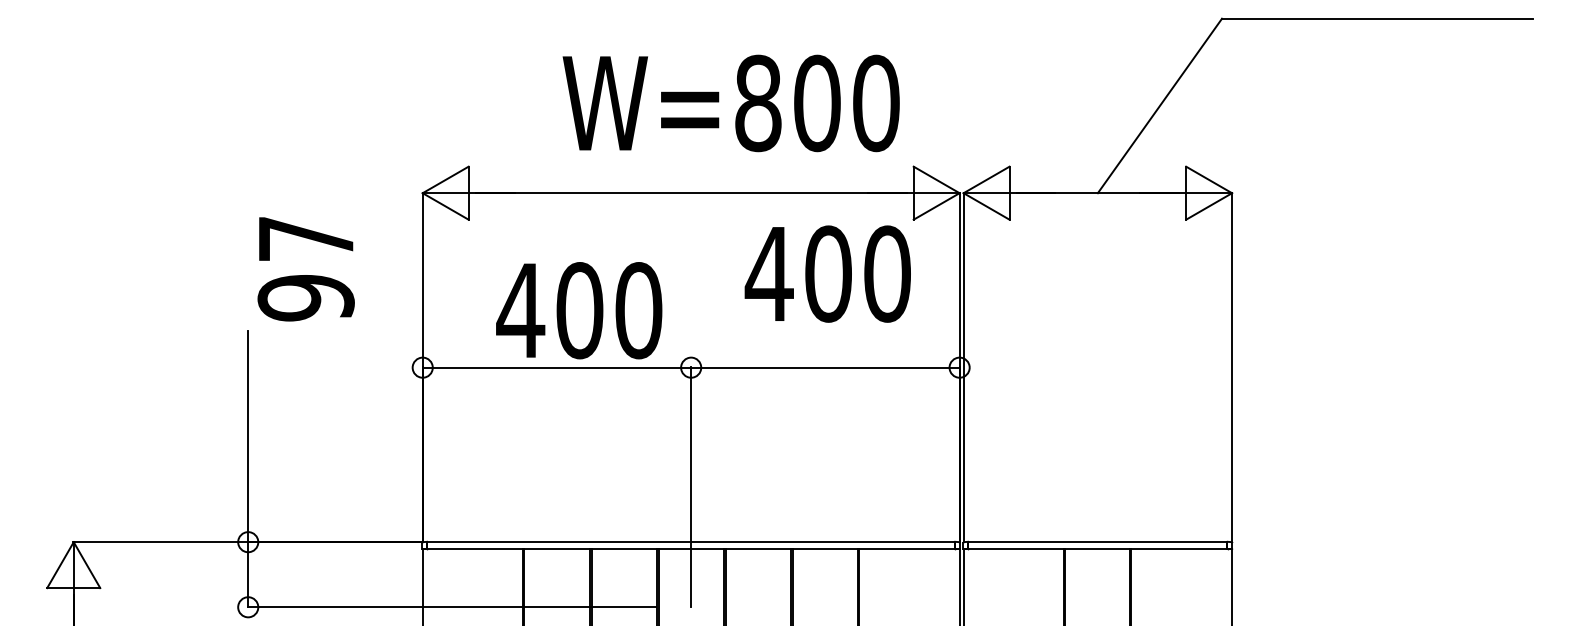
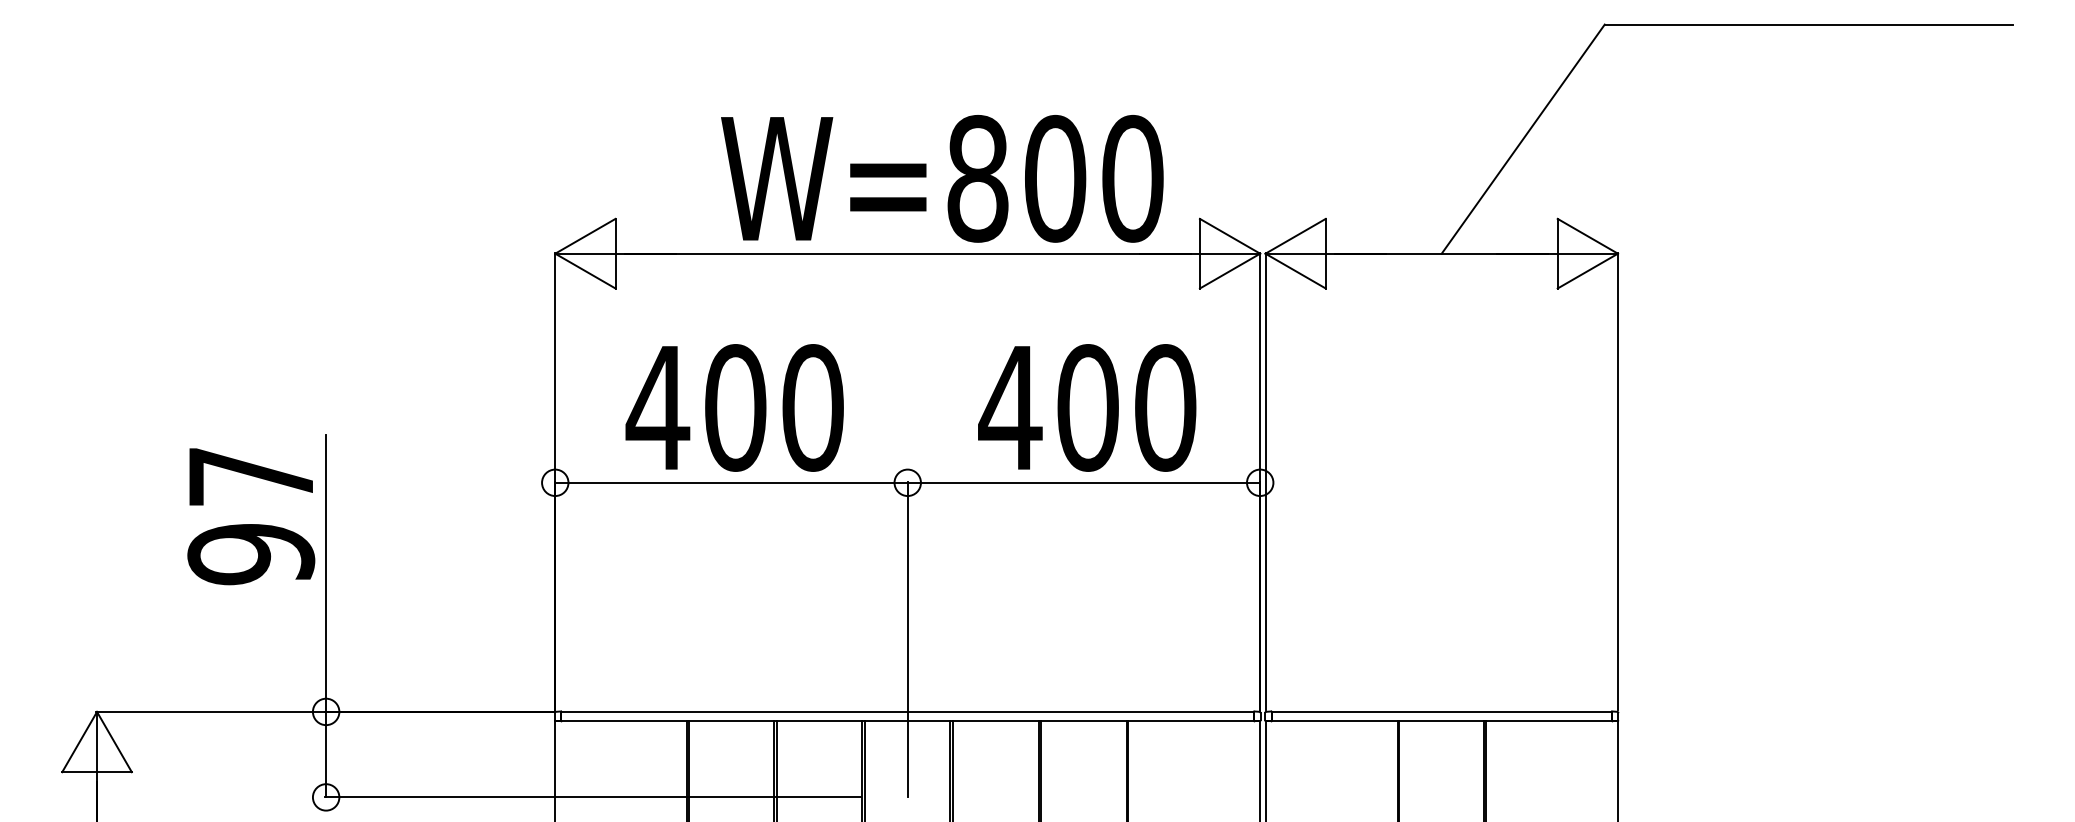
text: (731, 103) -> (942, 178), moved
text: (306, 269) -> (251, 516), moved
text: (828, 273) -> (1087, 407), moved
text: (579, 310) -> (734, 407), moved

